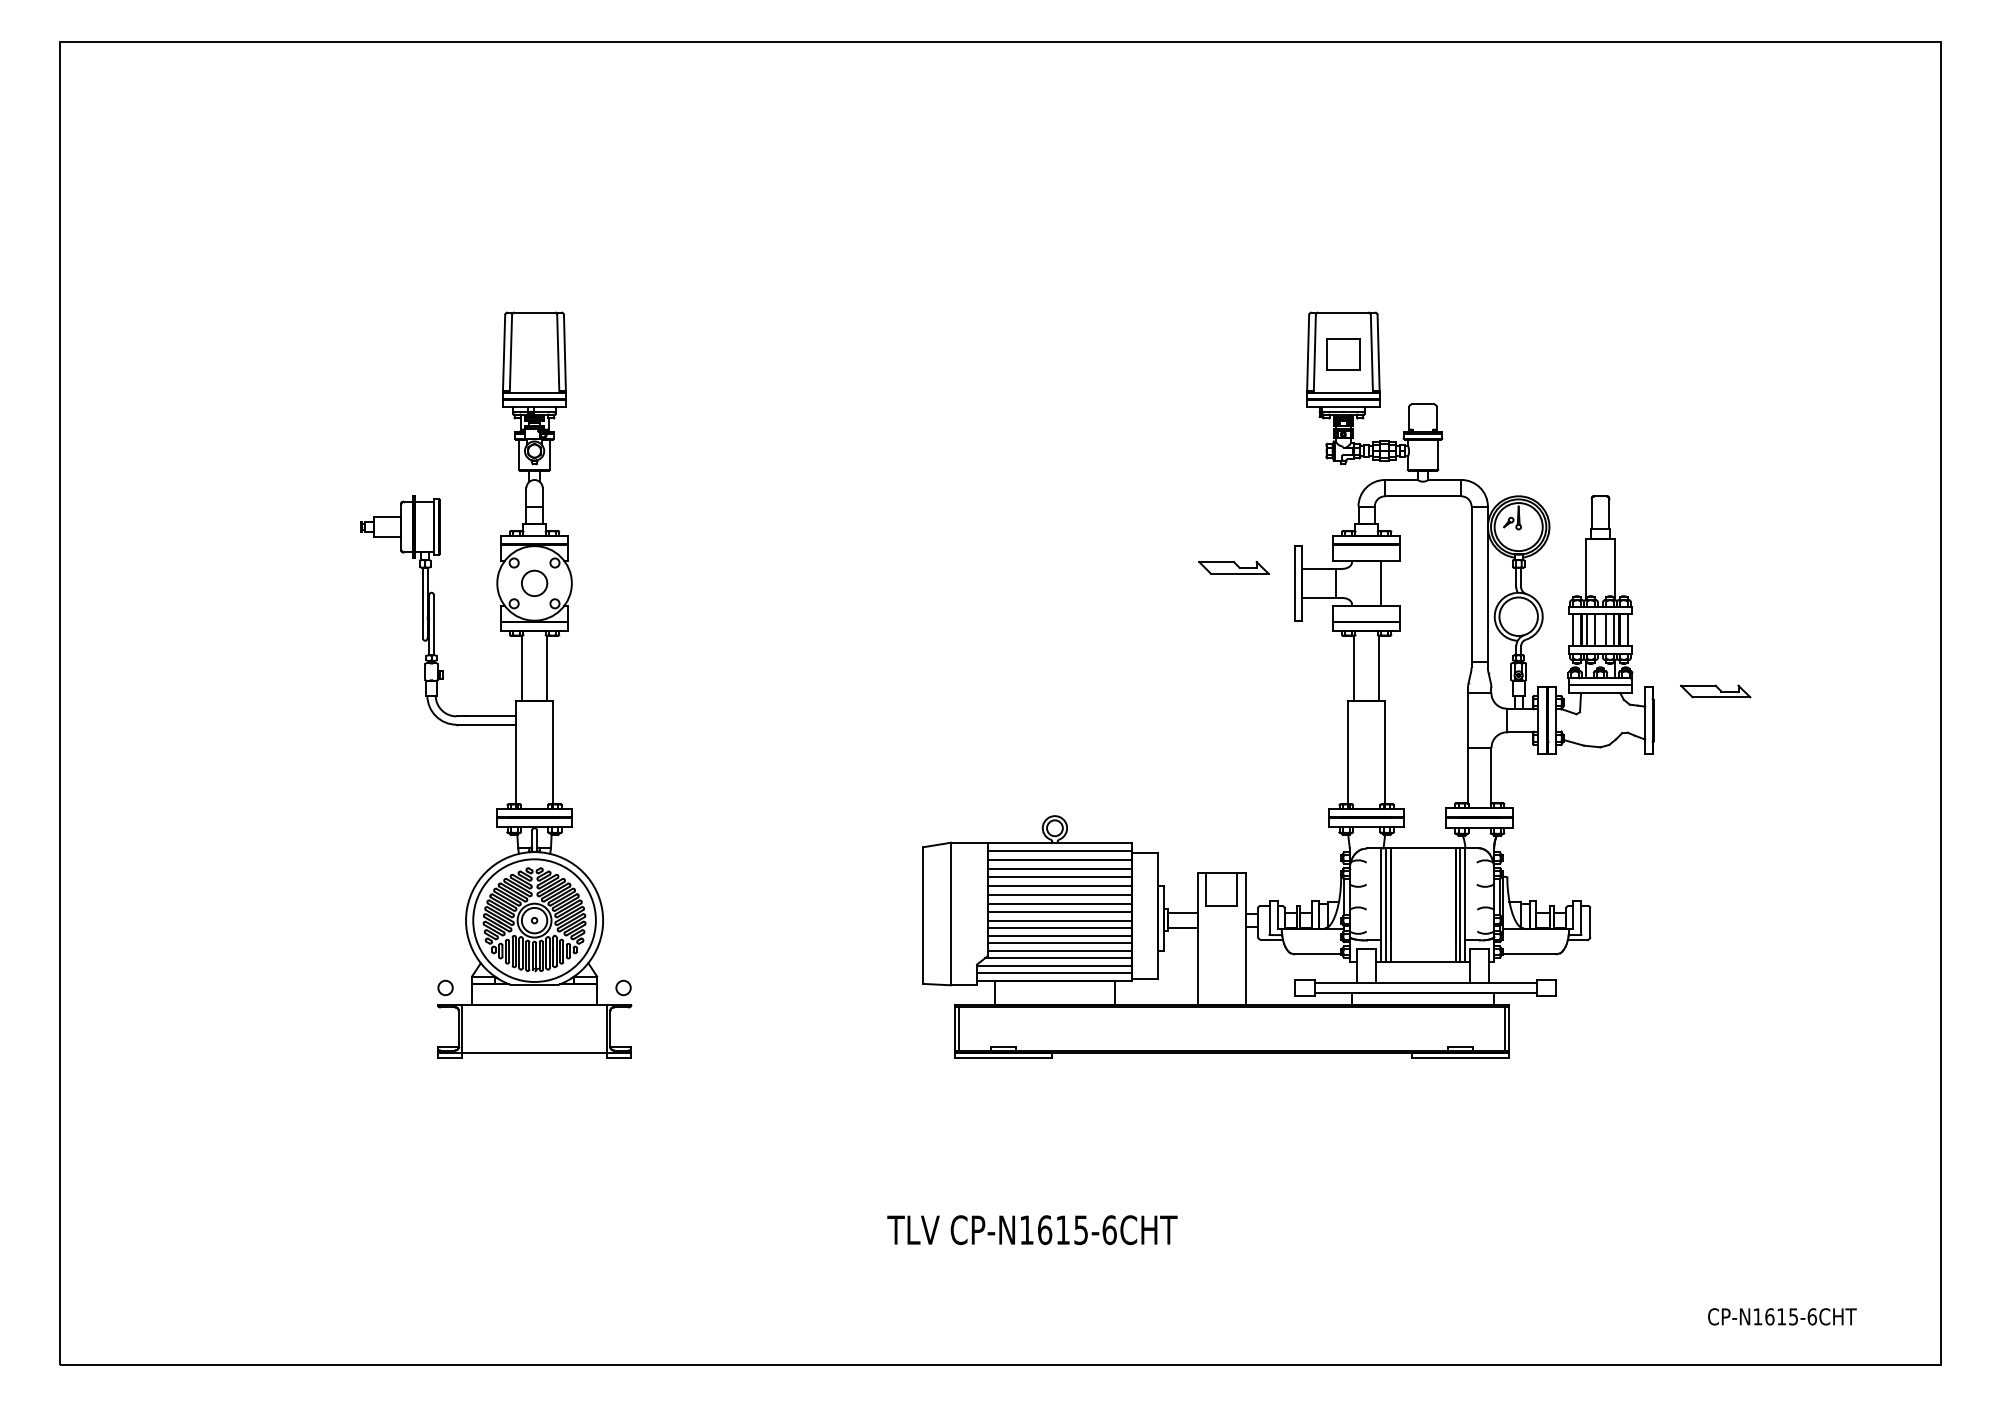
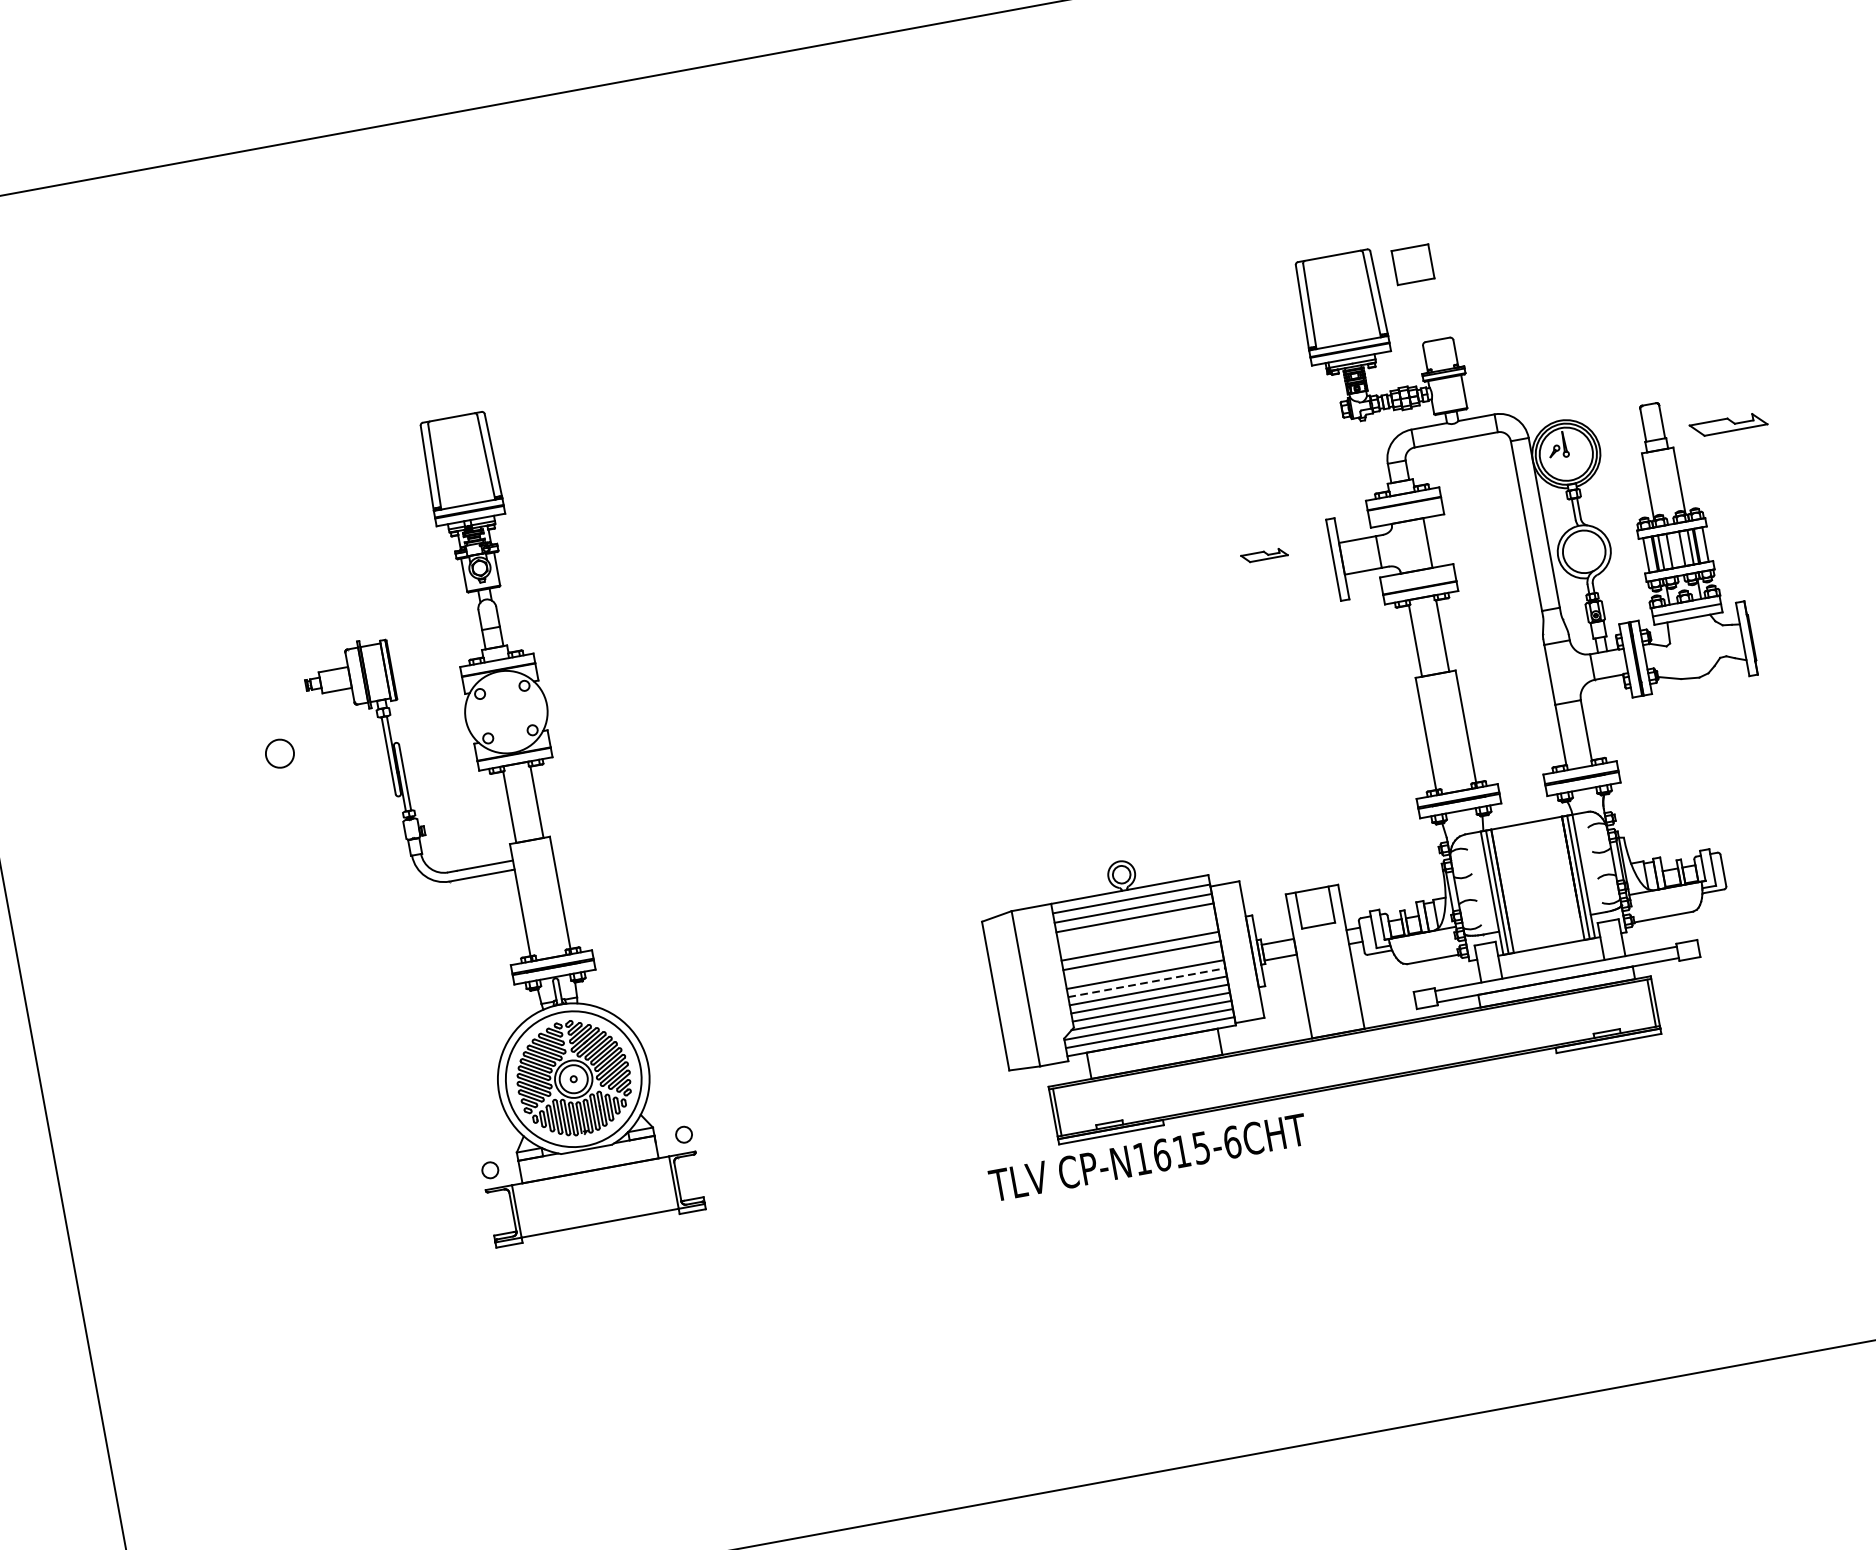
part: (1343, 354) -> (1413, 264), moved
part: (1233, 567) -> (1263, 555), size x0.6
circle: (534, 582) -> (279, 752), moved
part: (1715, 691) -> (1728, 424), moved
line: (1059, 877) -> (1136, 927), removed
line: (1059, 886) -> (1138, 937), removed
line: (1059, 912) -> (1143, 965), removed
line: (1060, 928) -> (1147, 982), solid -> dashed
text: (1032, 1230) -> (1148, 1158), moved

